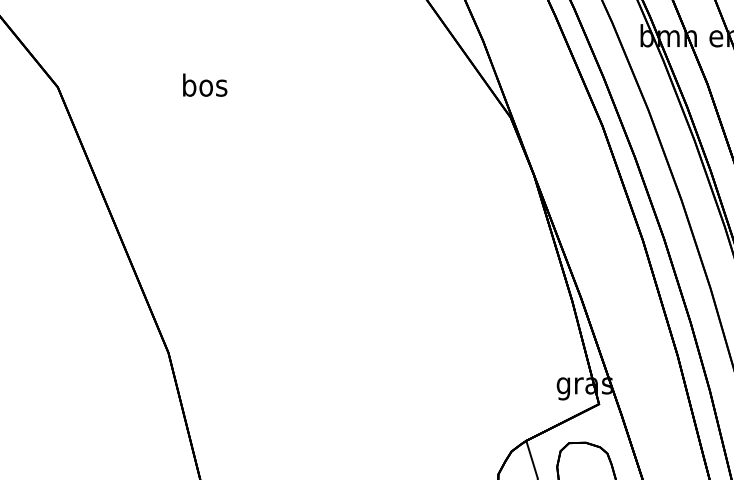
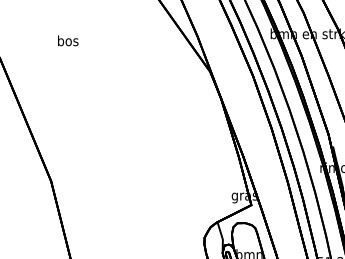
text: (205, 84) -> (68, 40), moved

